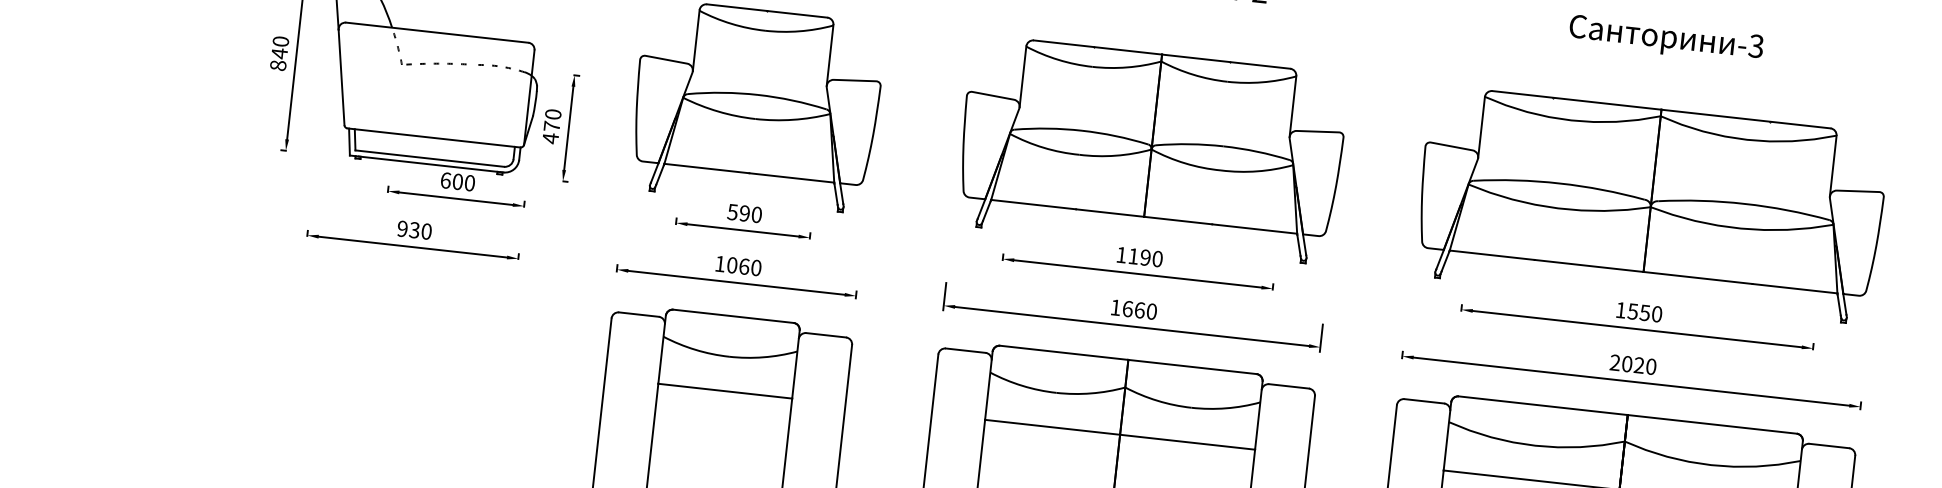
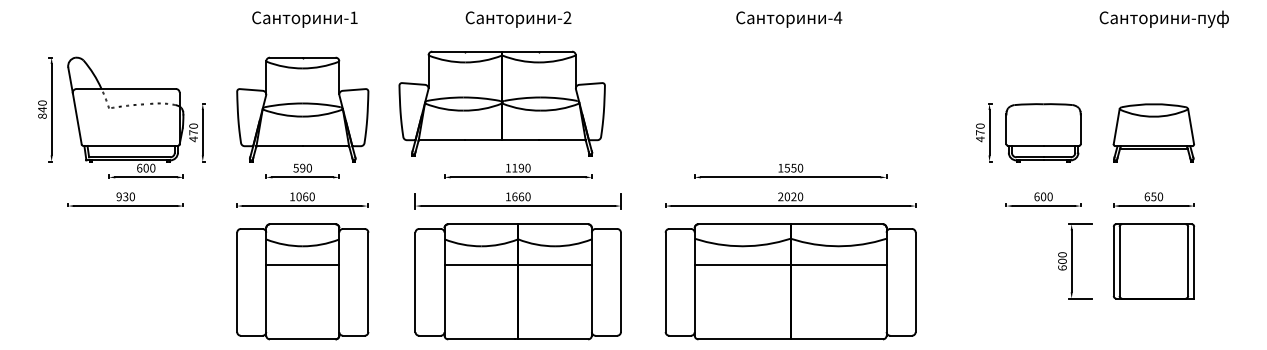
text: (1755, 45) -> (837, 17), -3 -> -4
part: (1150, 149) -> (501, 103), moved
part: (1650, 204) -> (790, 109), removed

